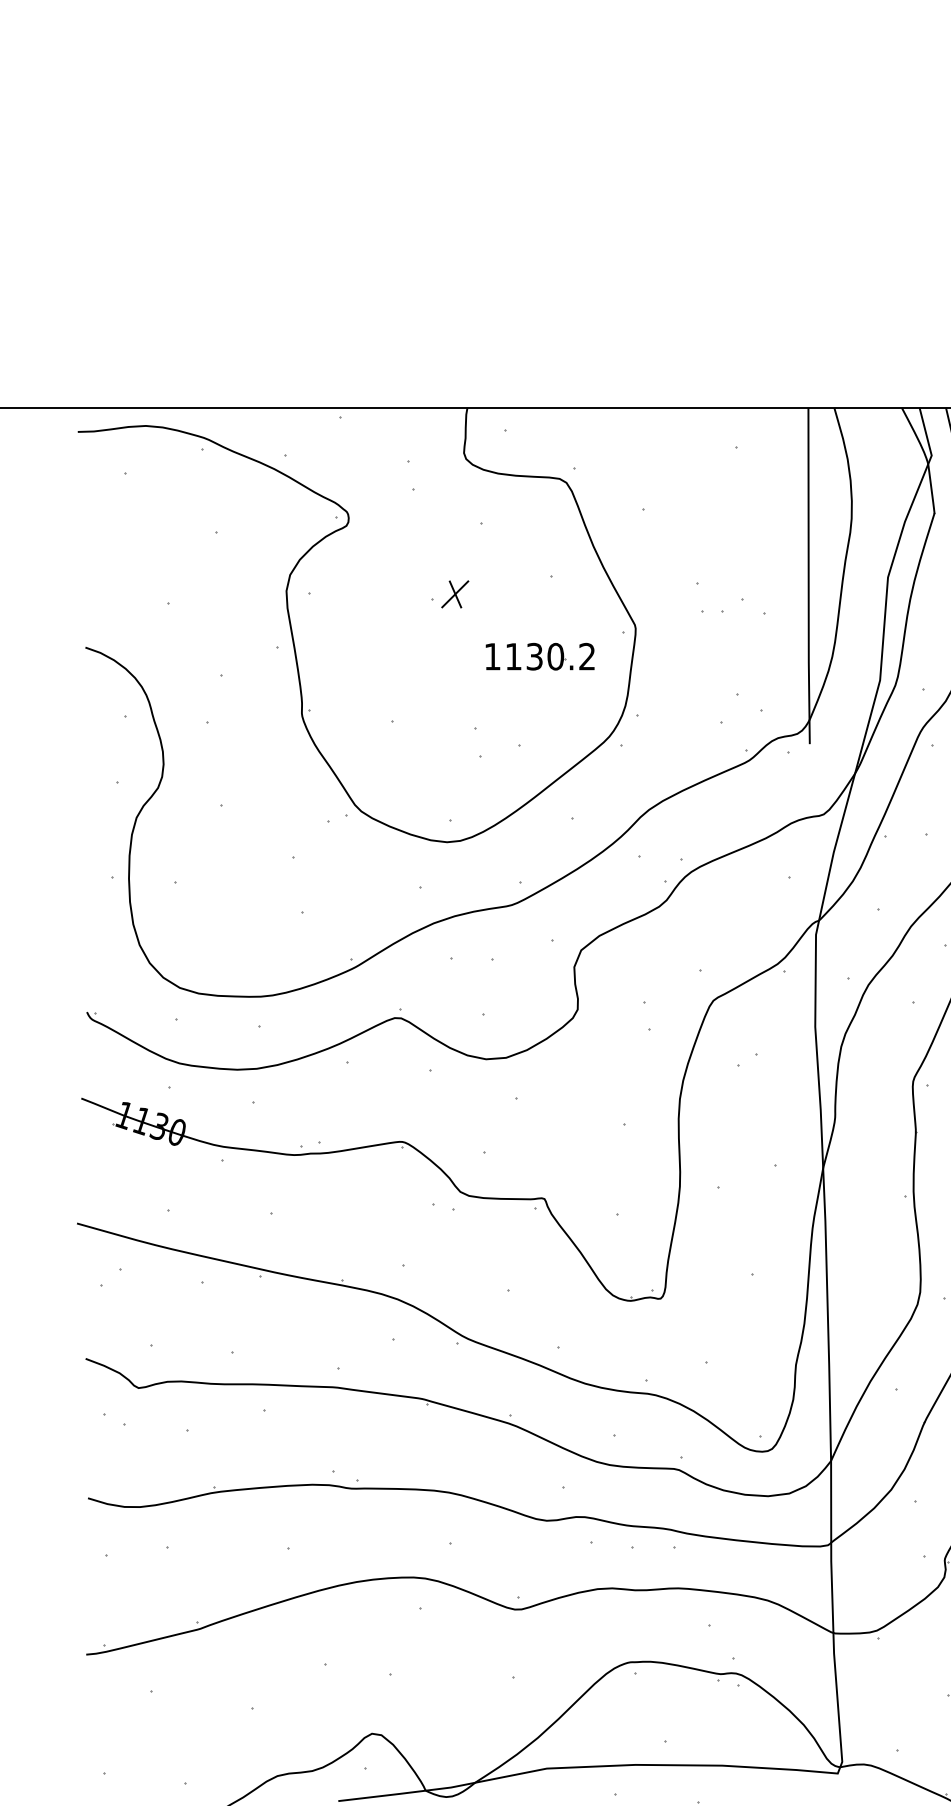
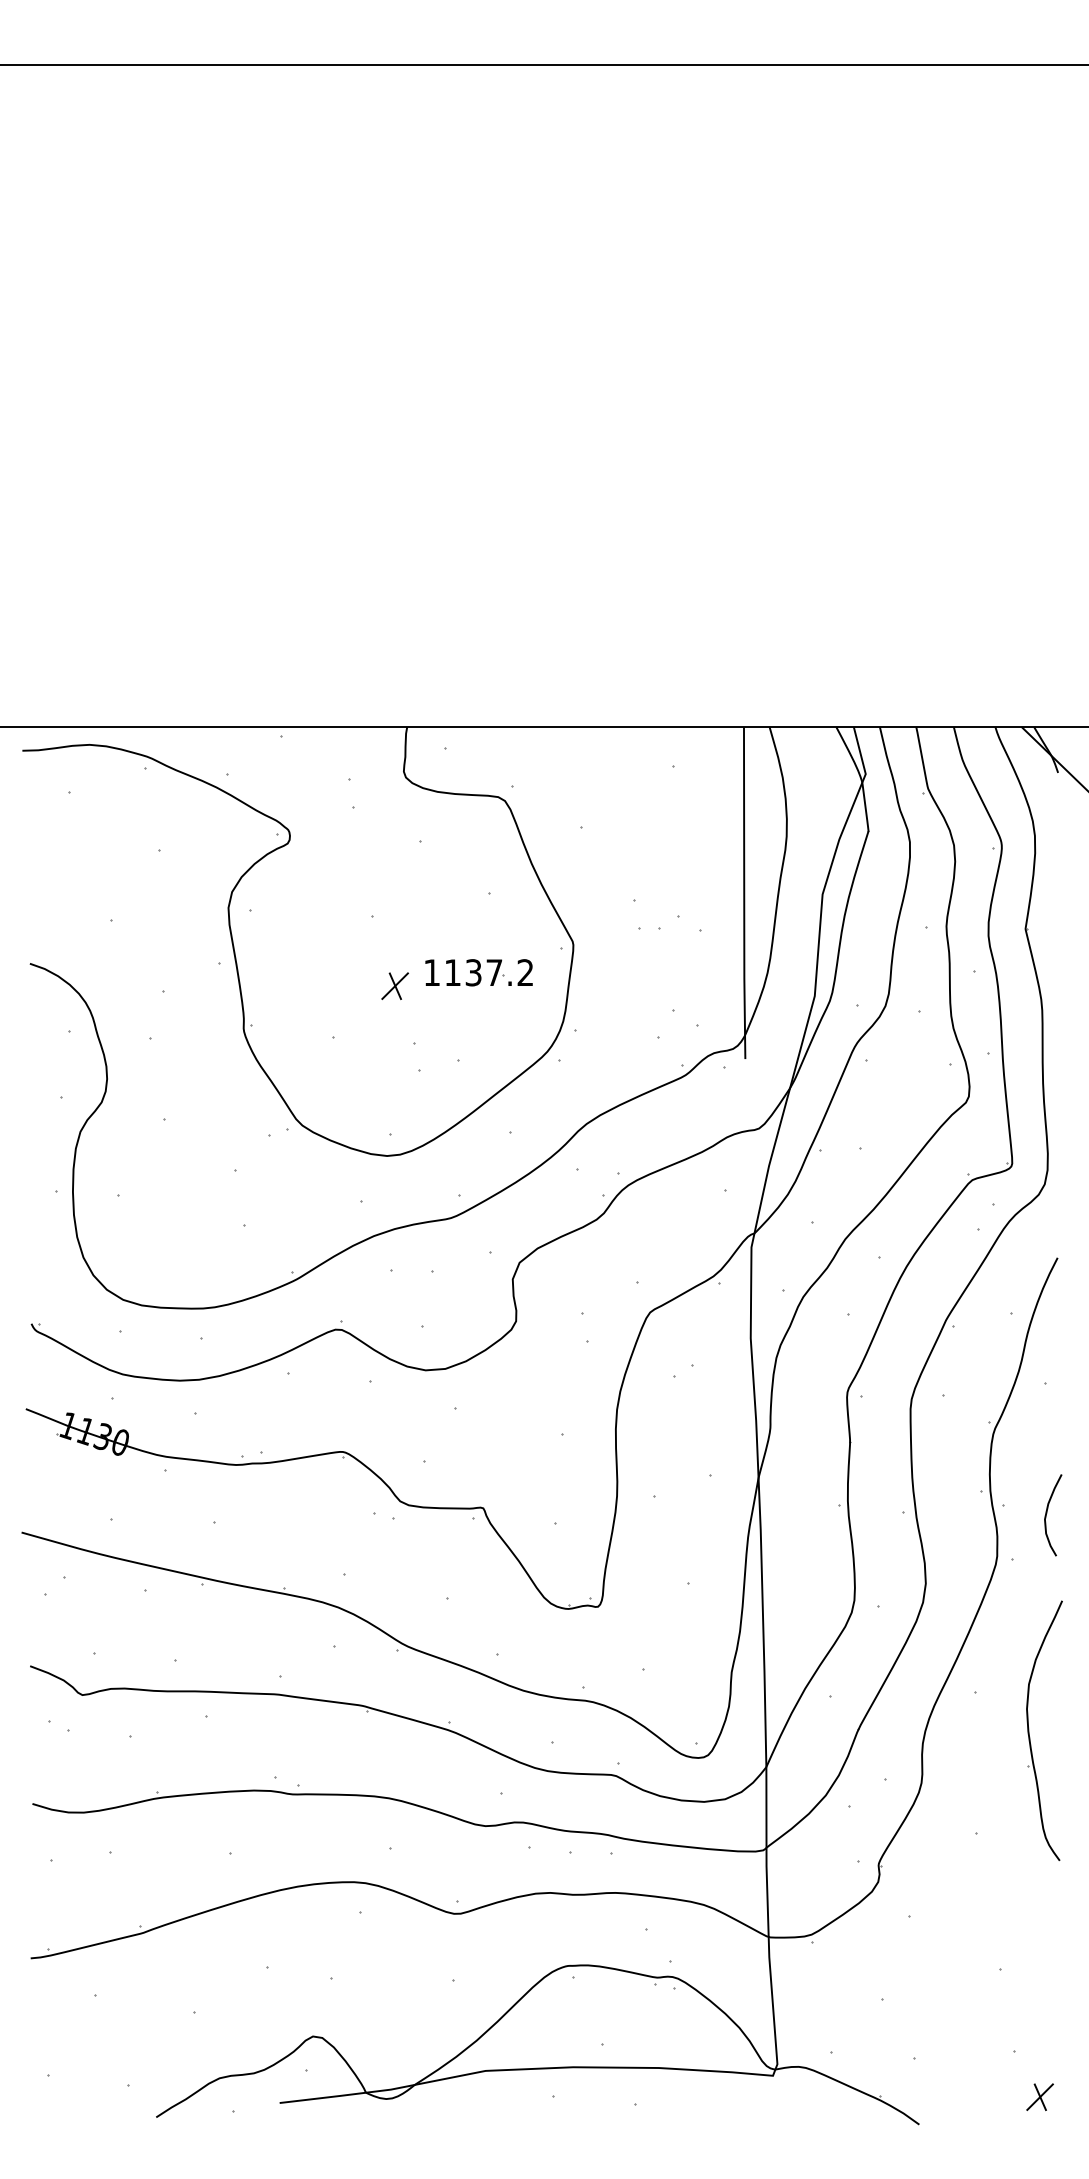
part: (454, 593) -> (394, 985), moved
text: (555, 656) -> (494, 972), 1130.2 -> 1137.2

